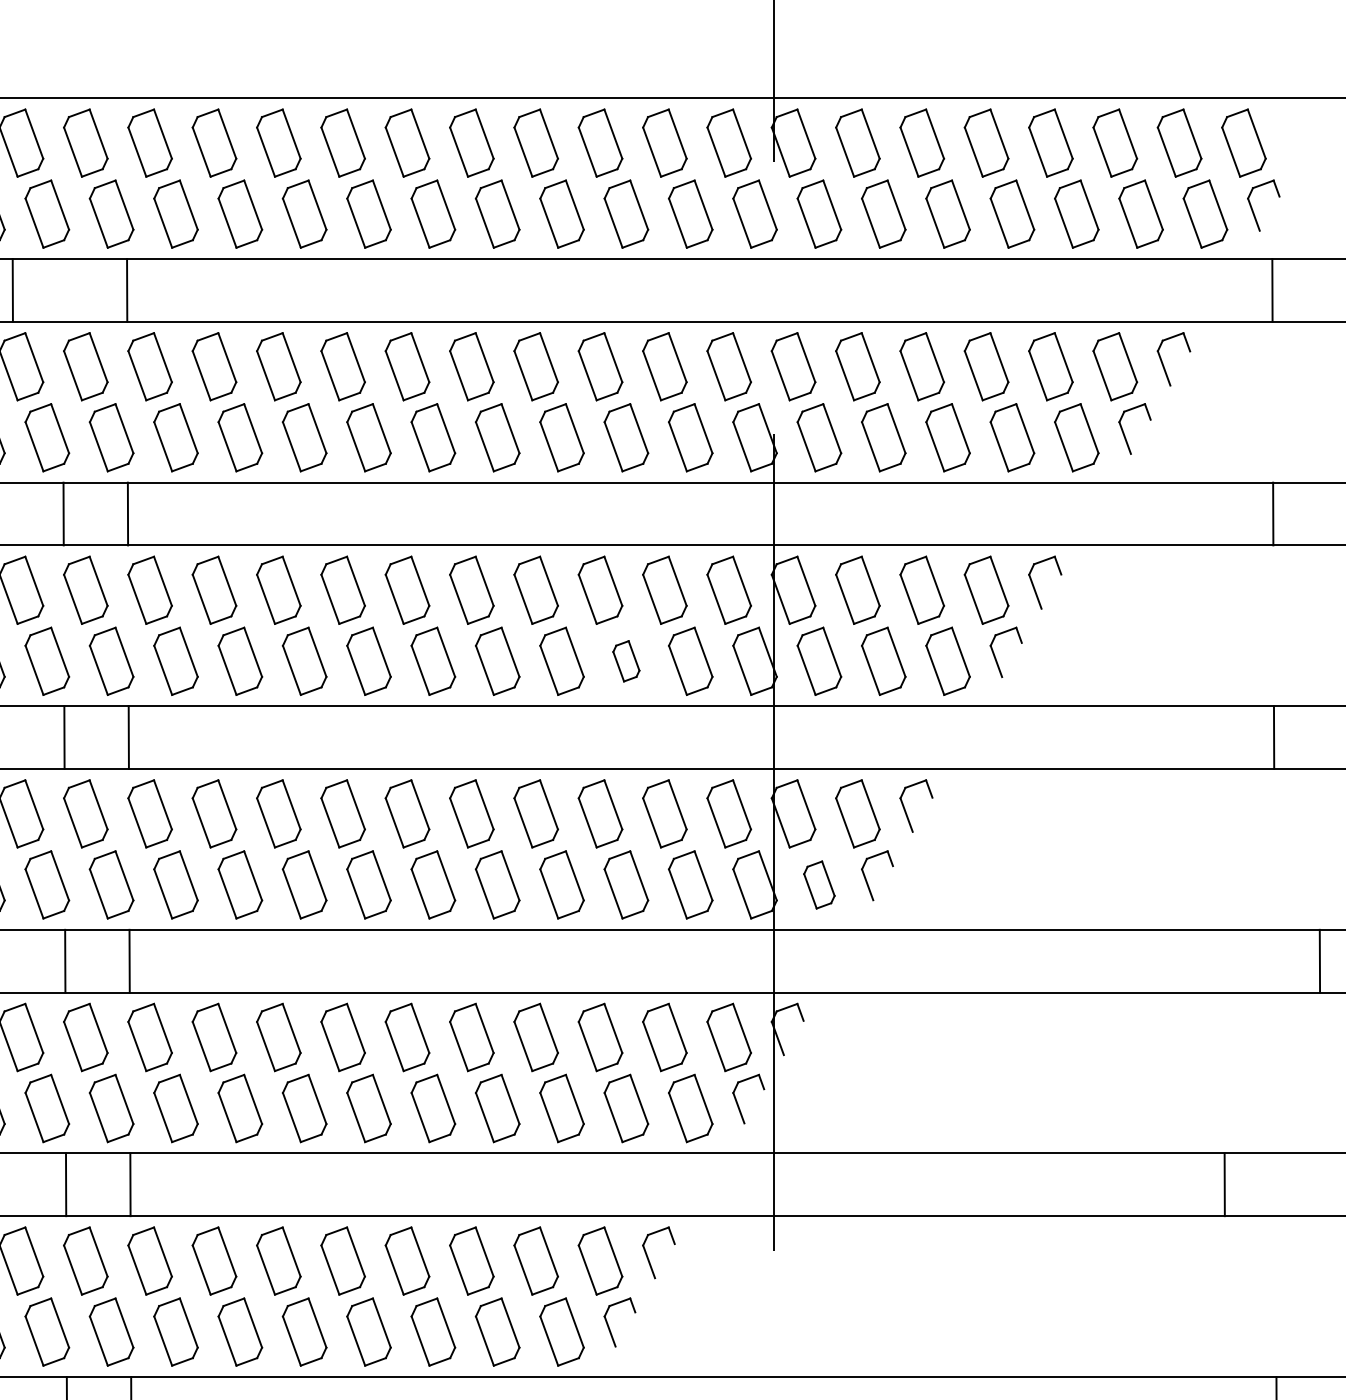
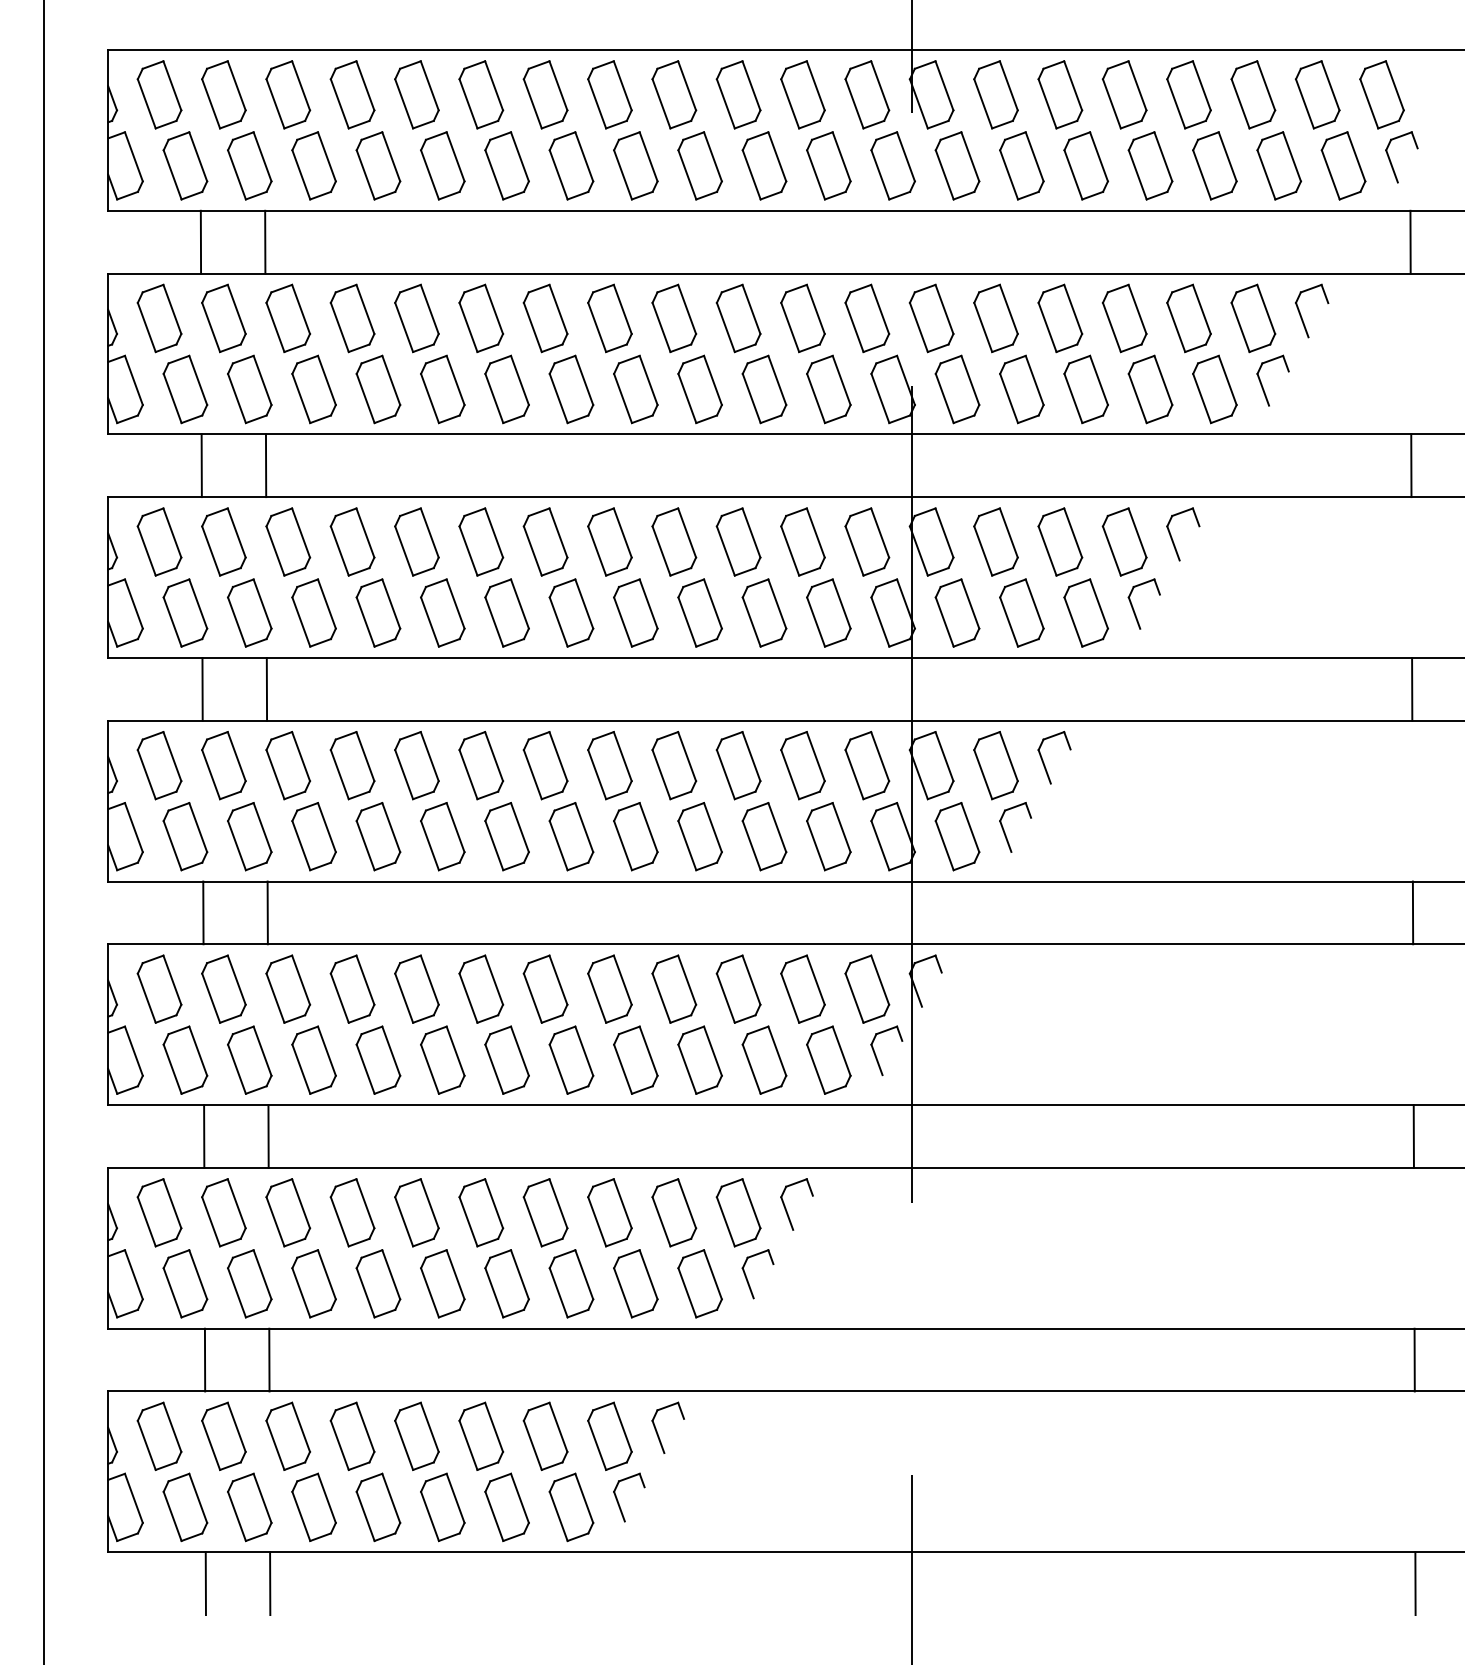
line: (12, 289) -> (200, 241), moved
part: (626, 660) -> (764, 612), size x1.67
part: (819, 884) -> (957, 836), size x1.43
line: (1319, 960) -> (1412, 912), moved
line: (1224, 1184) -> (1413, 1136), moved

